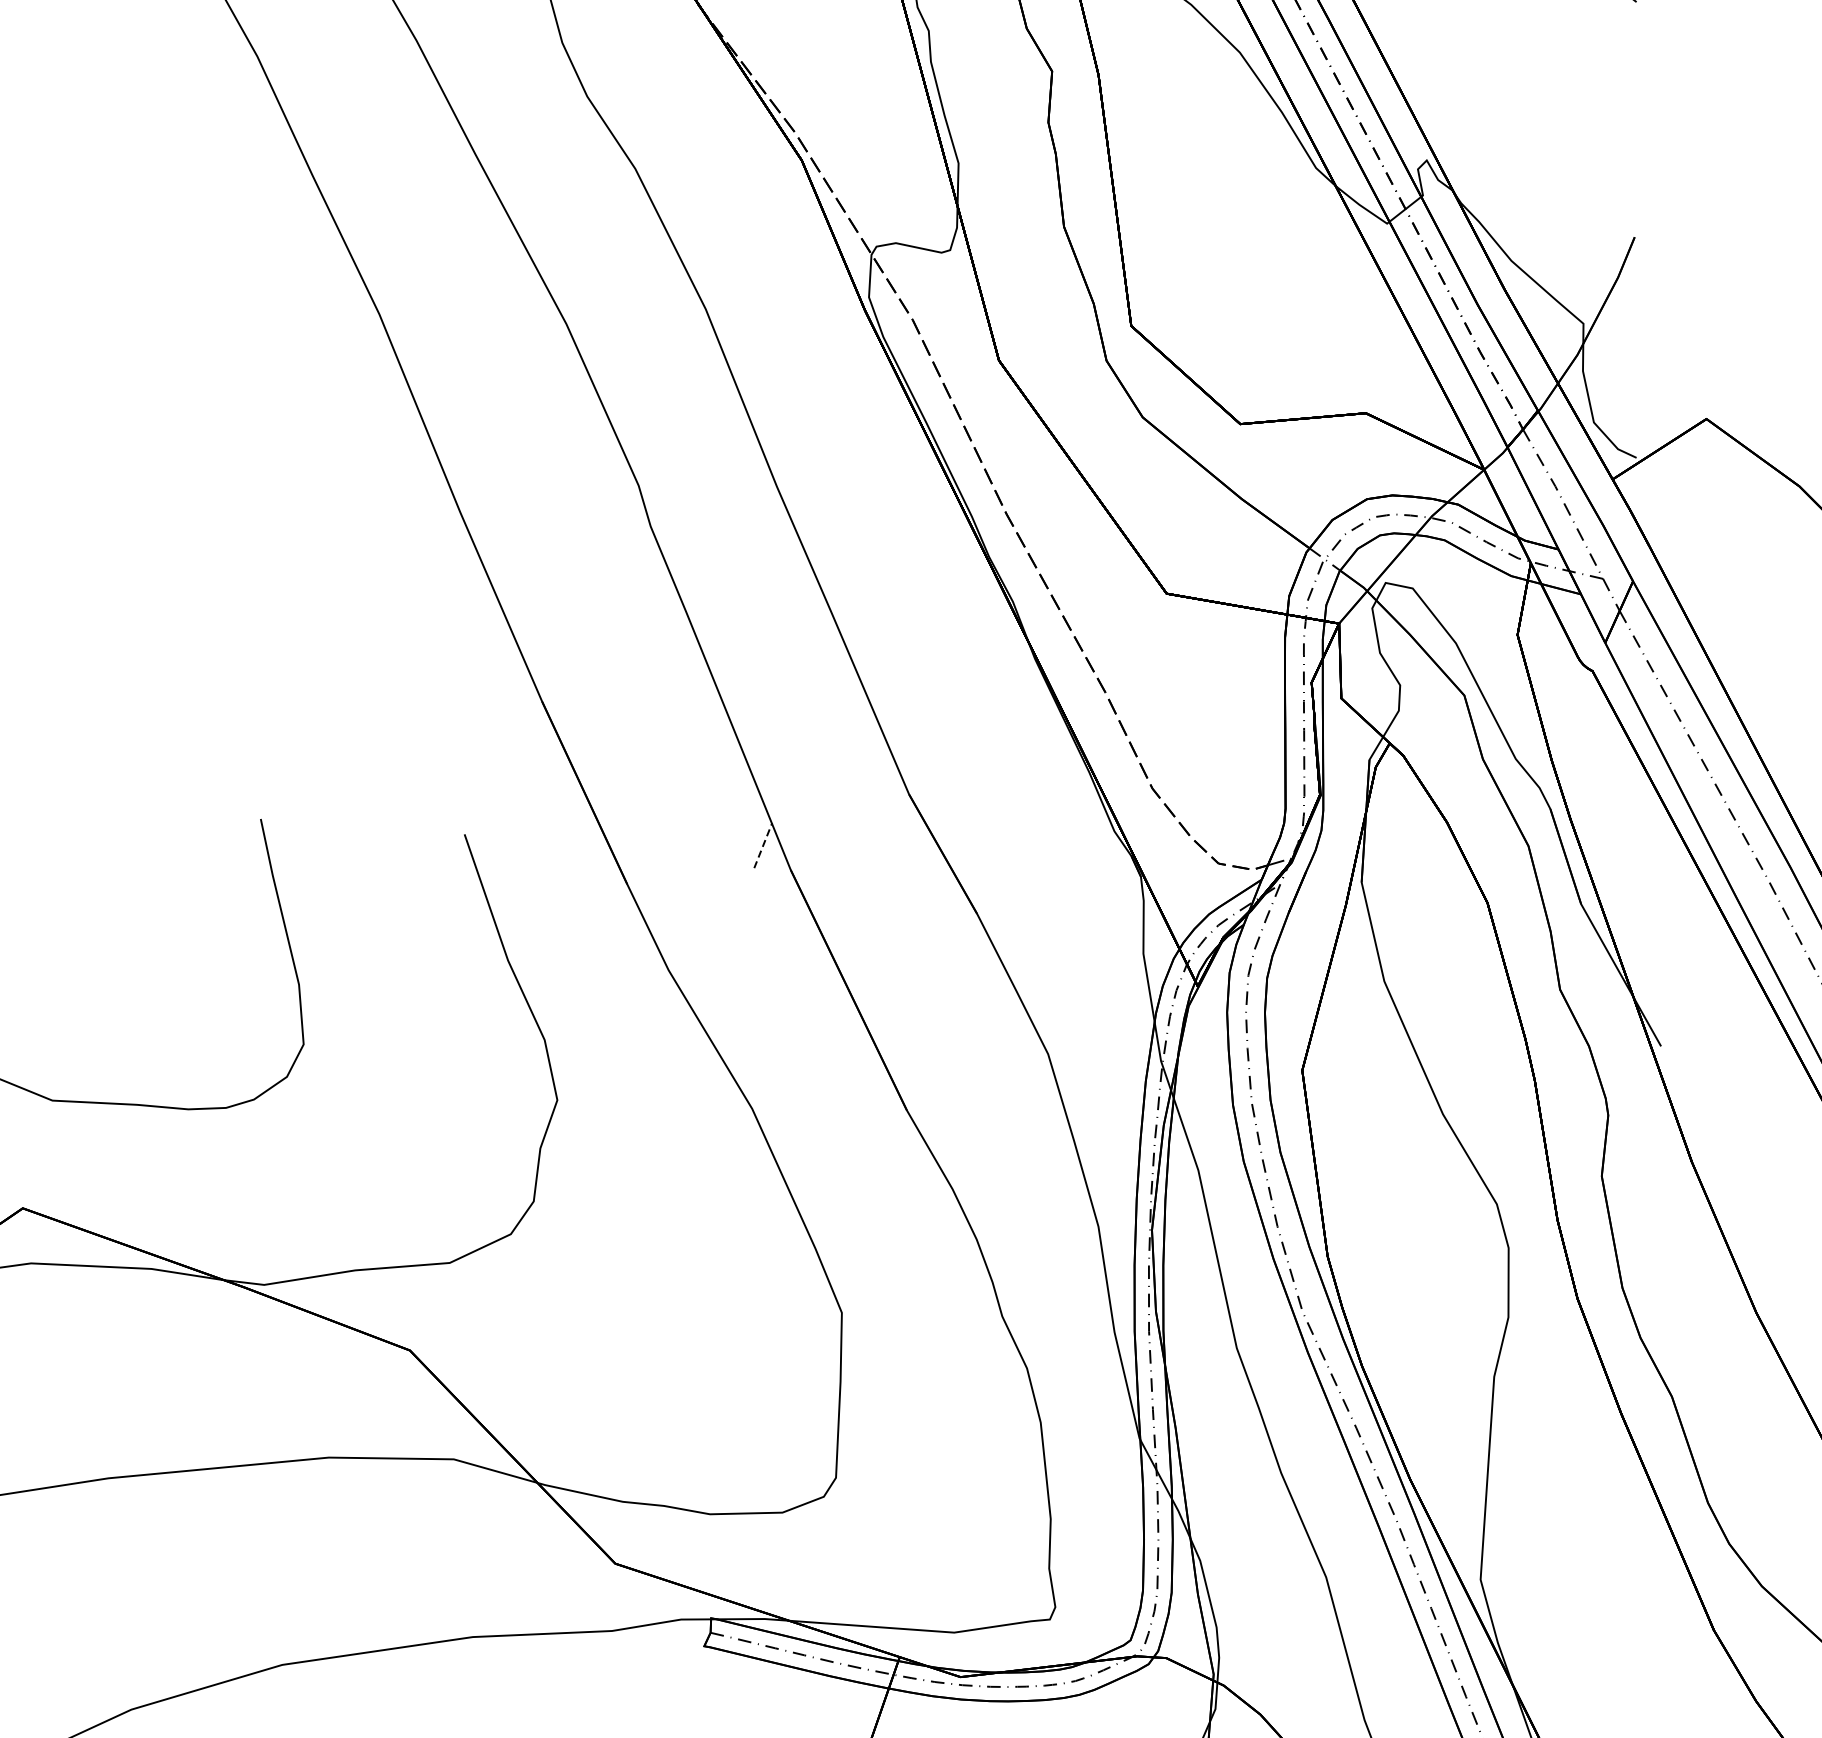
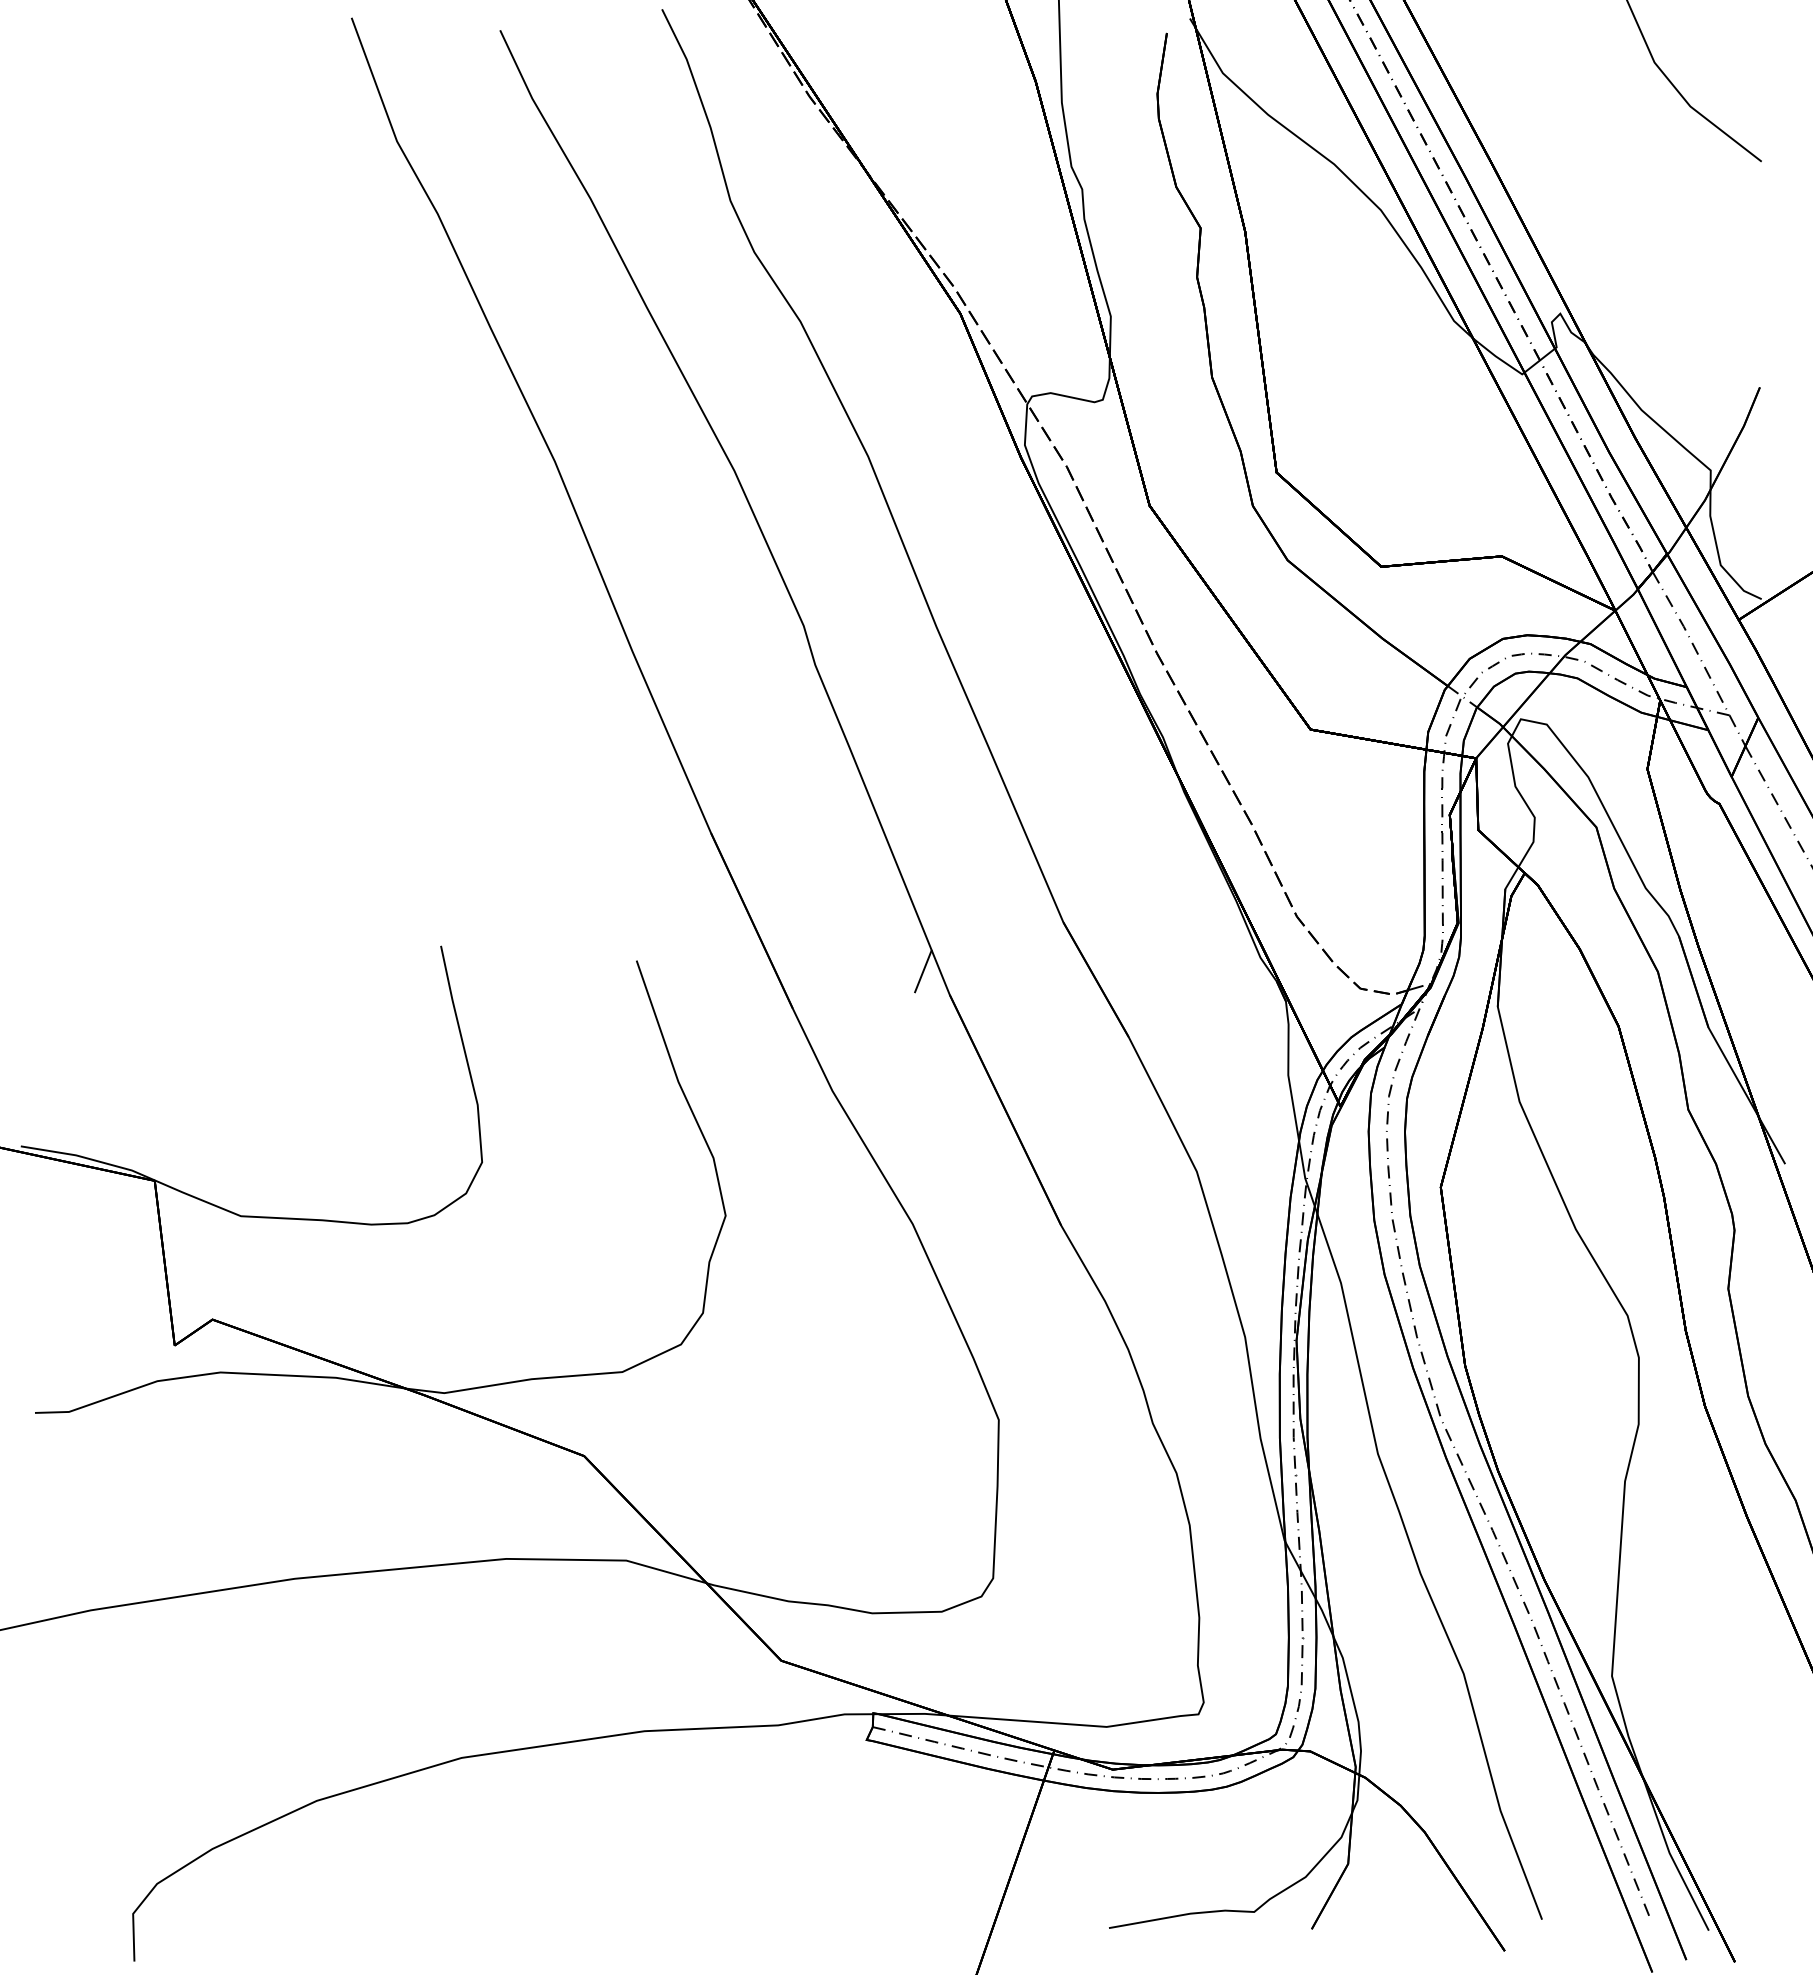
line: (763, 844) -> (923, 970), dashed -> solid

